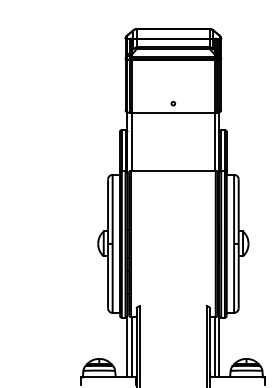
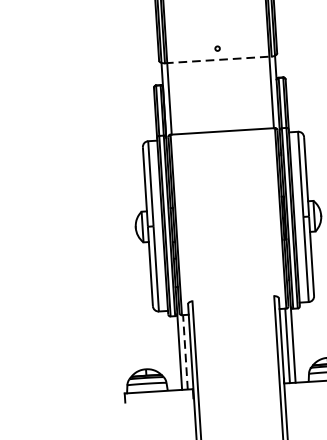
line: (173, 112) -> (218, 59), solid -> dashed
line: (131, 346) -> (184, 351), solid -> dashed

